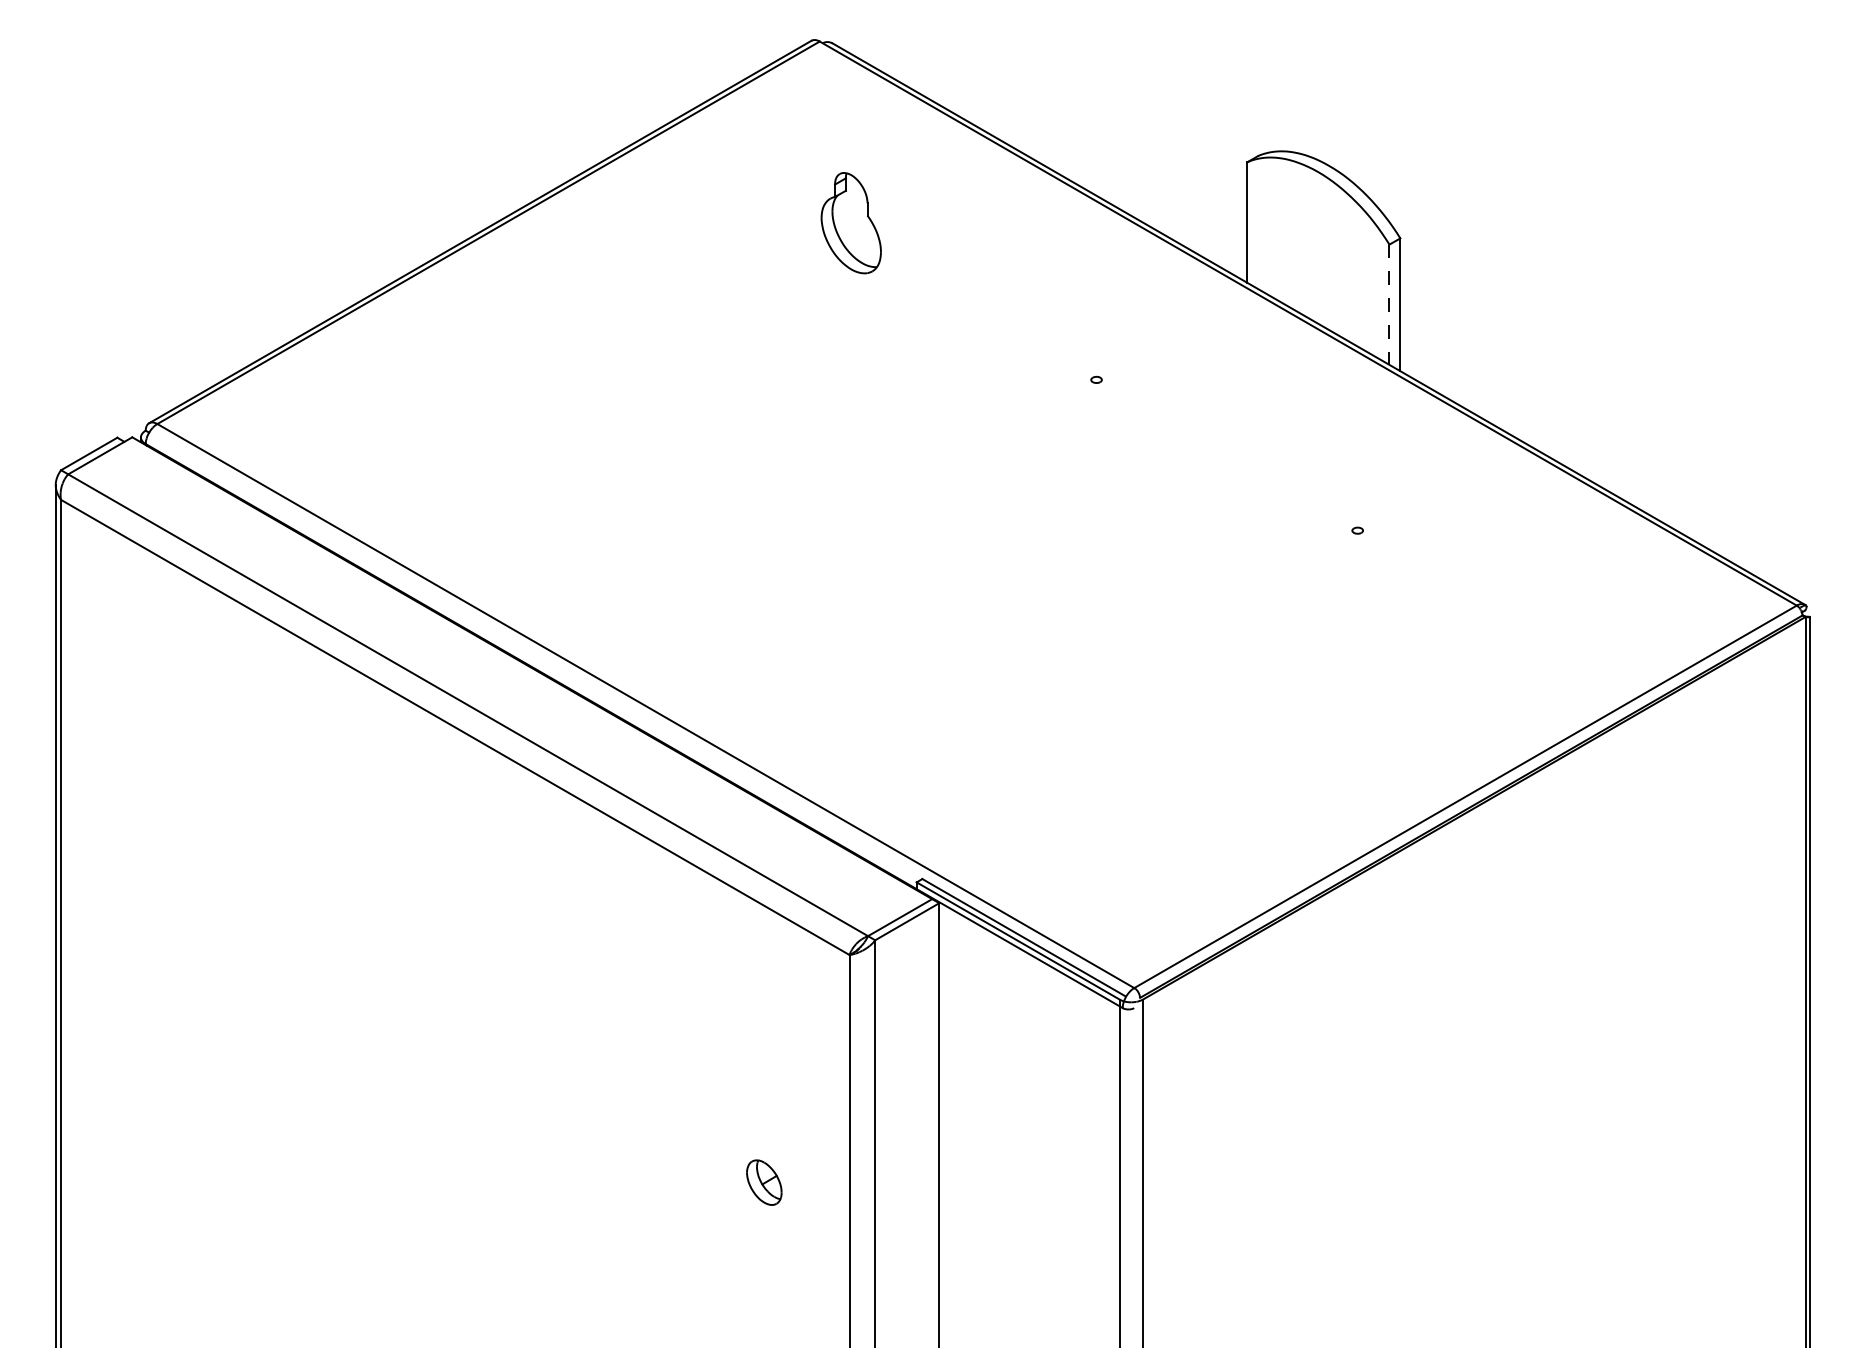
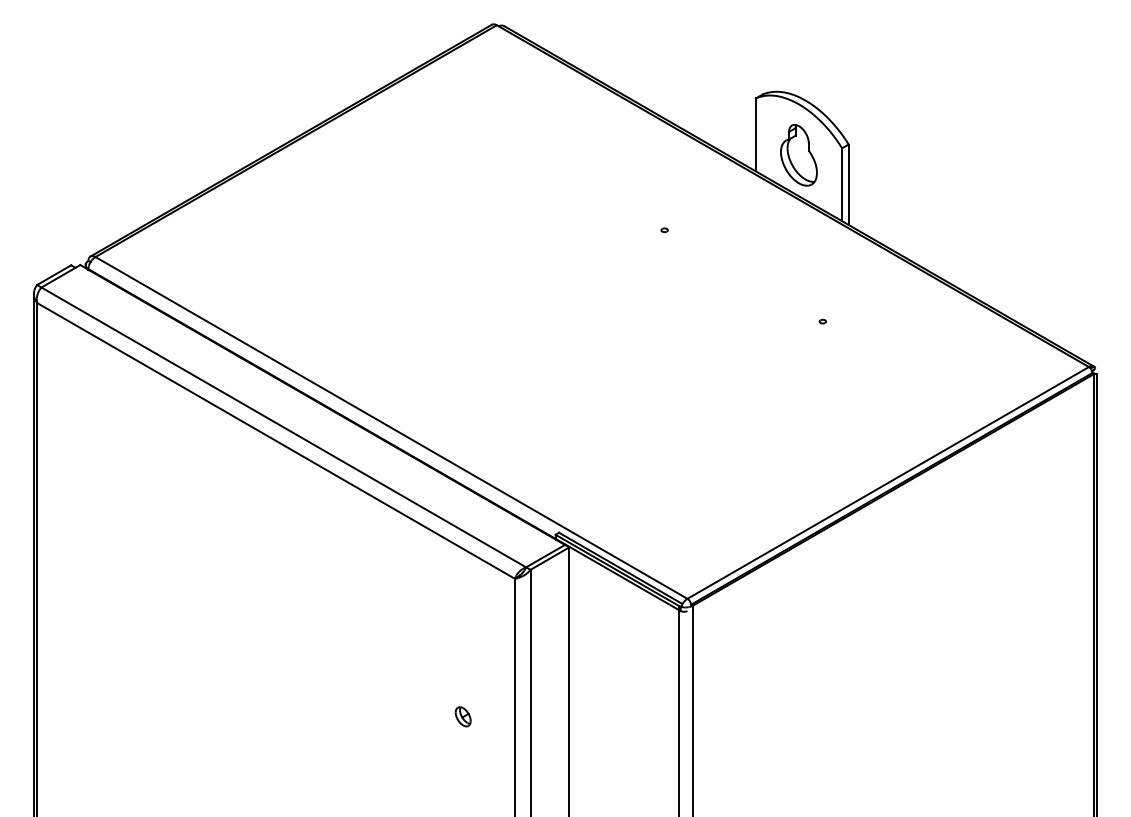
part: (850, 223) -> (798, 155), moved
line: (1390, 304) -> (842, 184), dashed -> solid
part: (763, 1182) -> (462, 716), size x0.71

